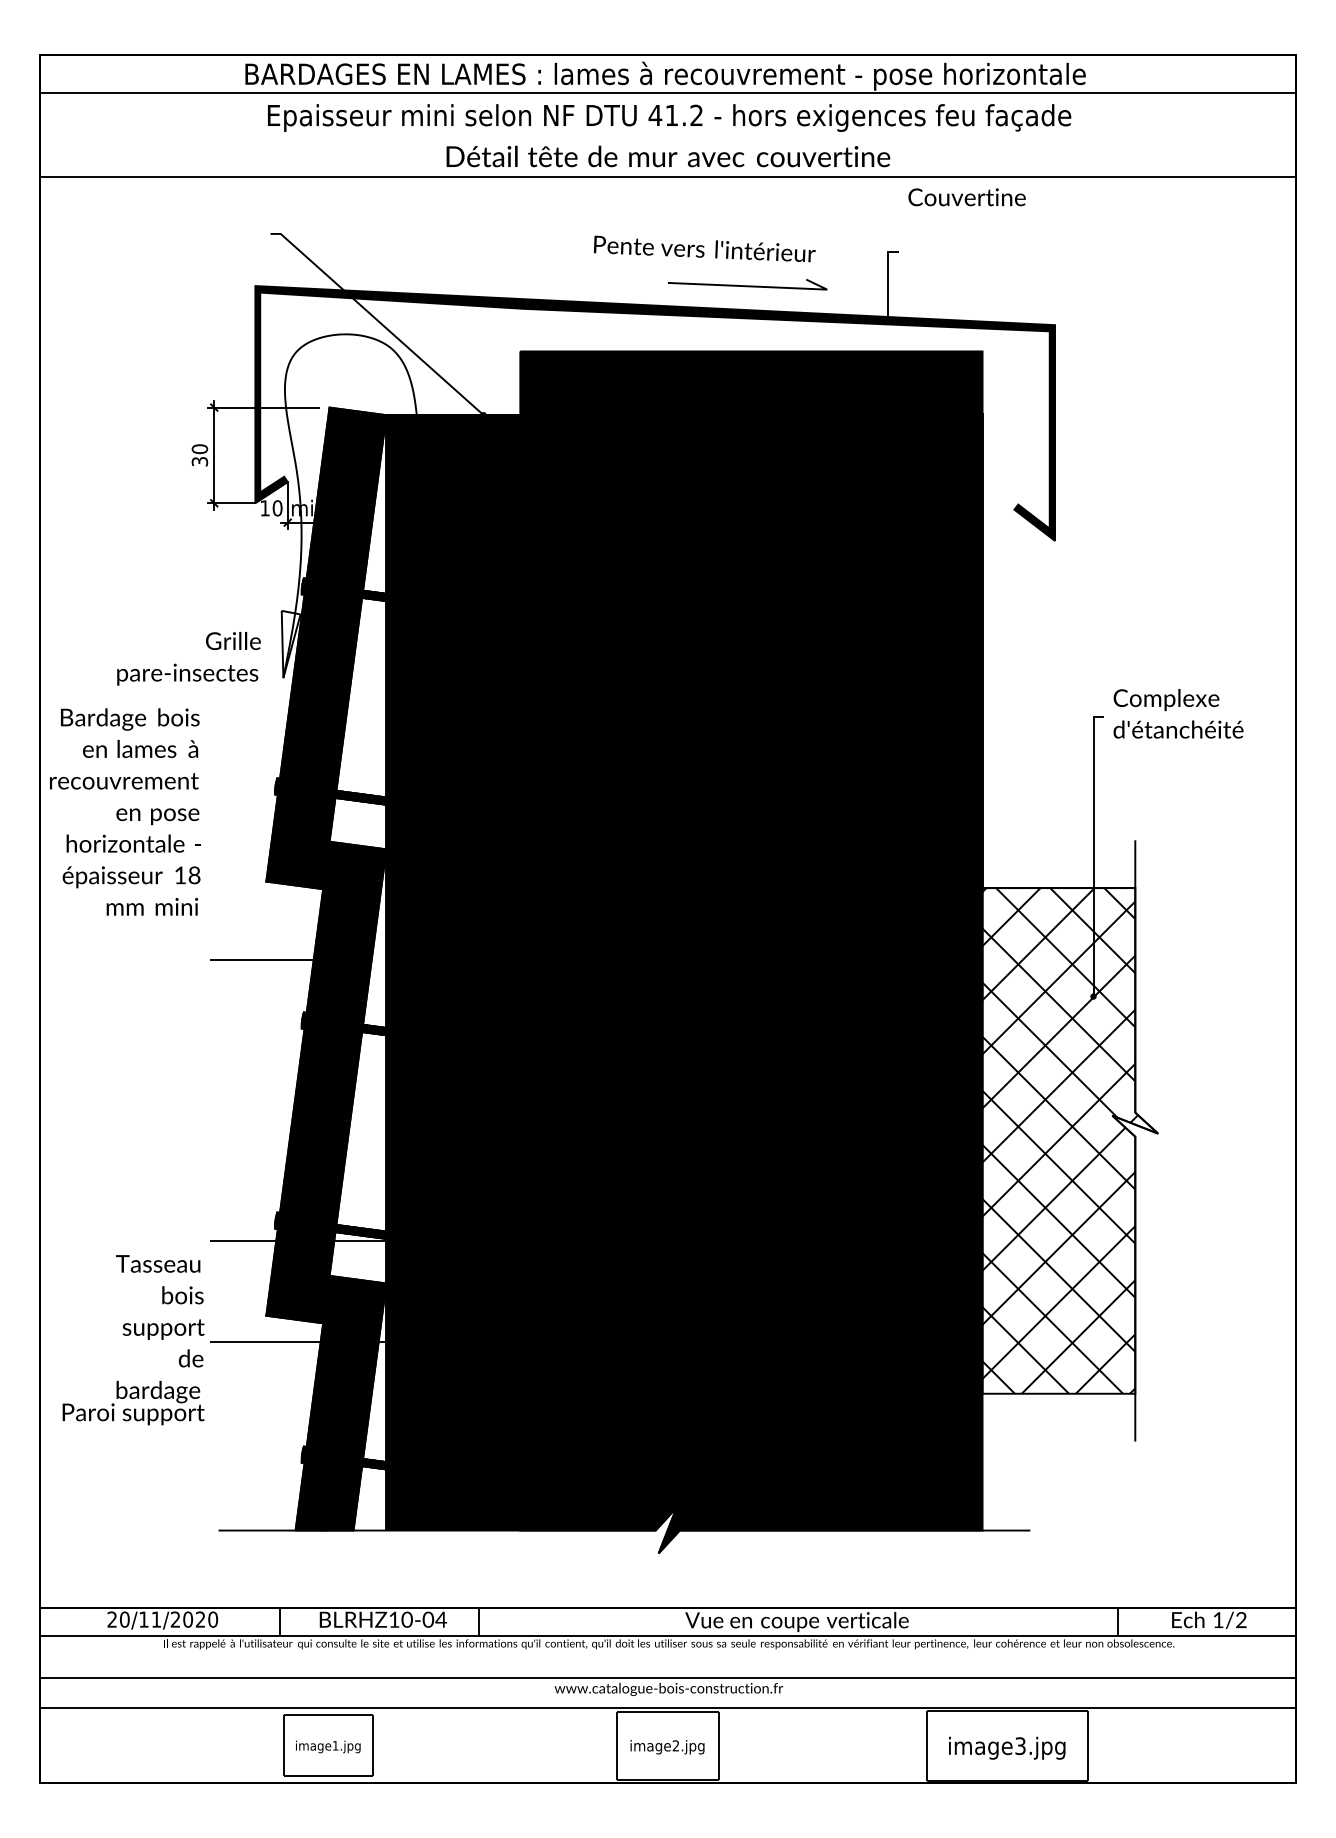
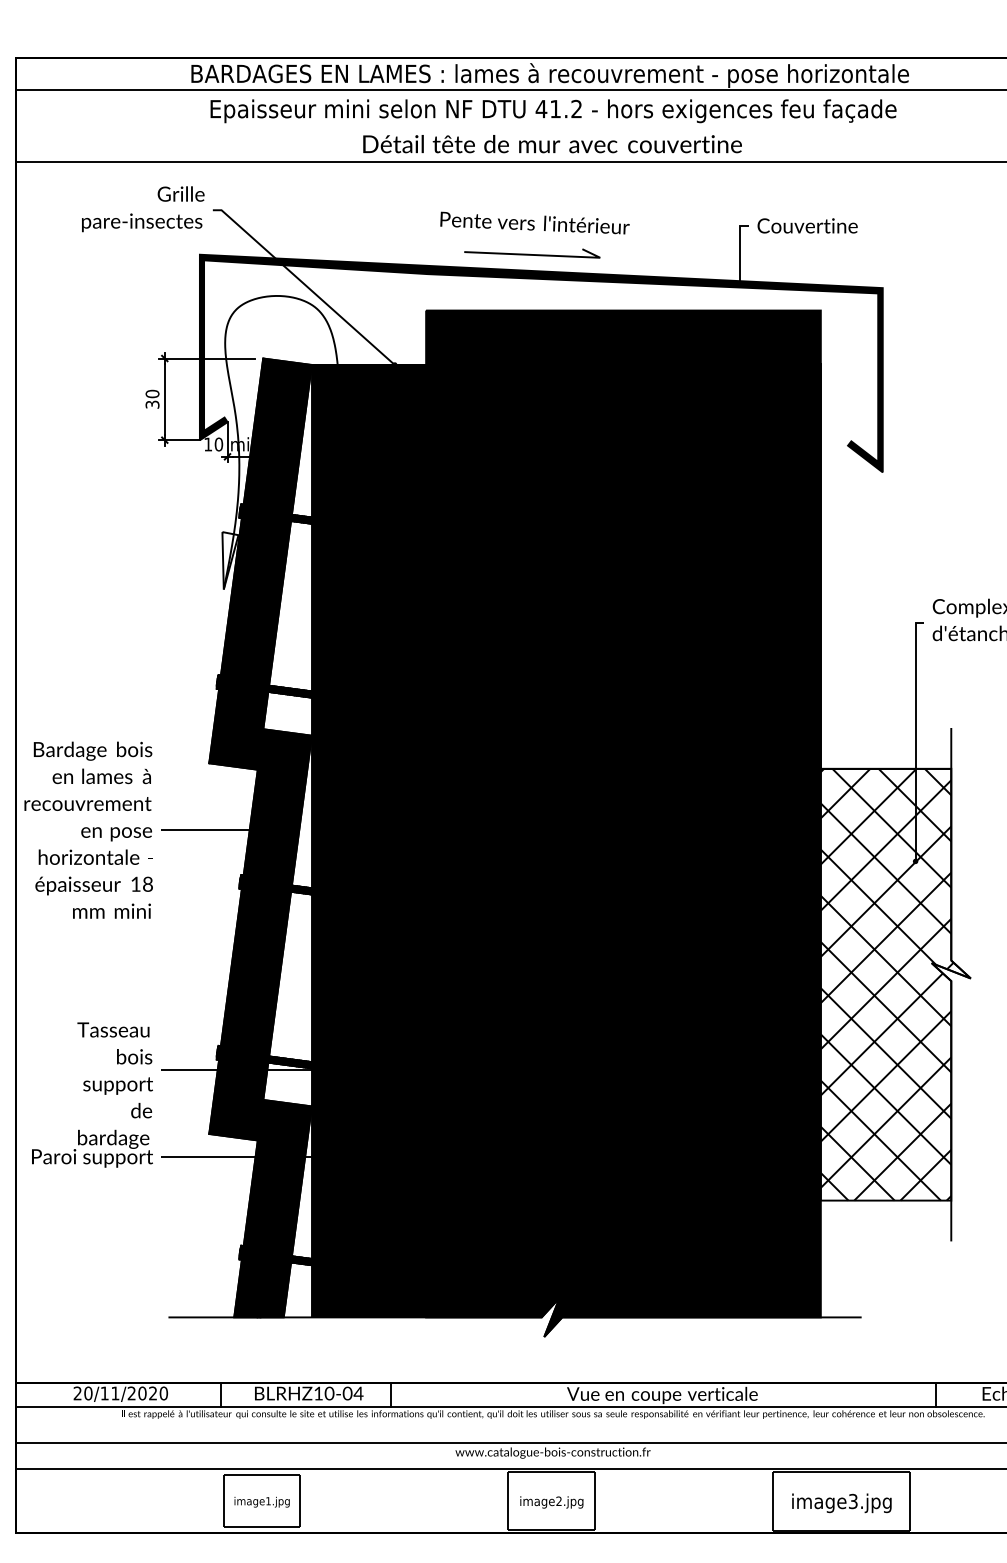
text: (966, 197) -> (807, 226), moved
text: (704, 248) -> (534, 222), moved
line: (747, 285) -> (532, 254), moved
text: (188, 658) -> (142, 209), moved
text: (125, 811) -> (89, 829), moved
text: (133, 1340) -> (92, 1095), moved

